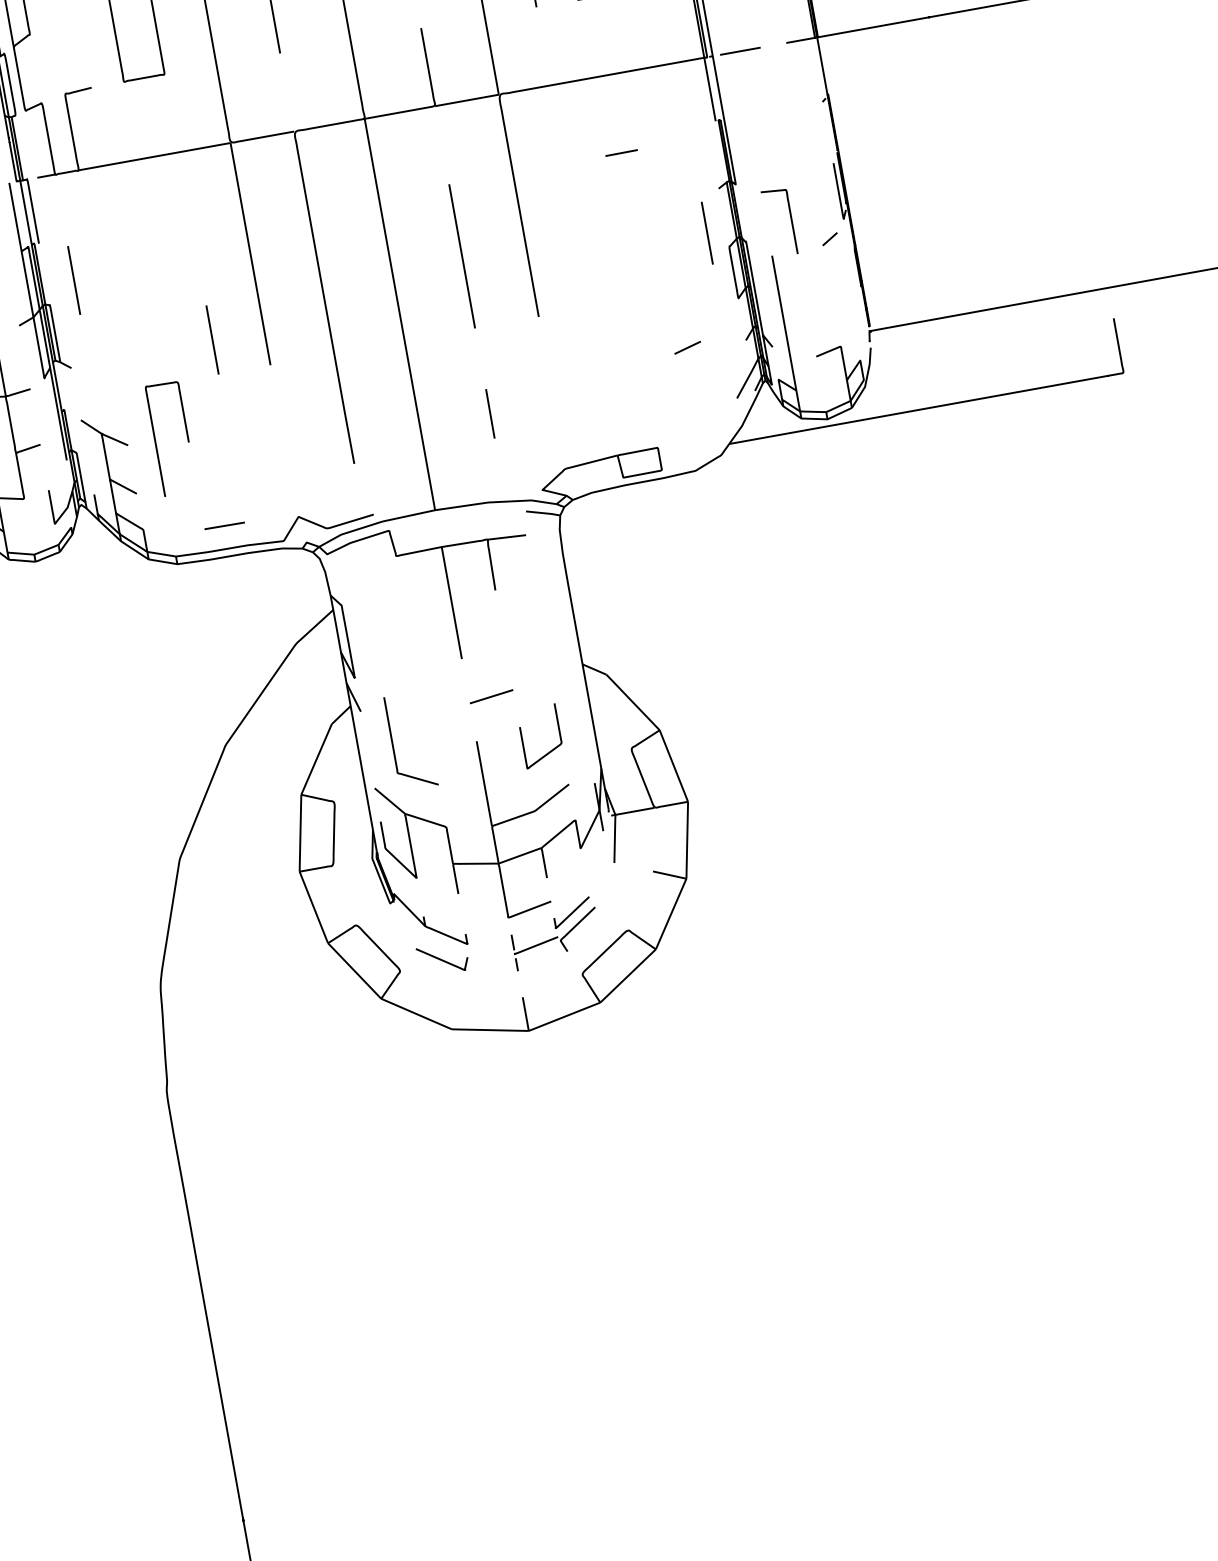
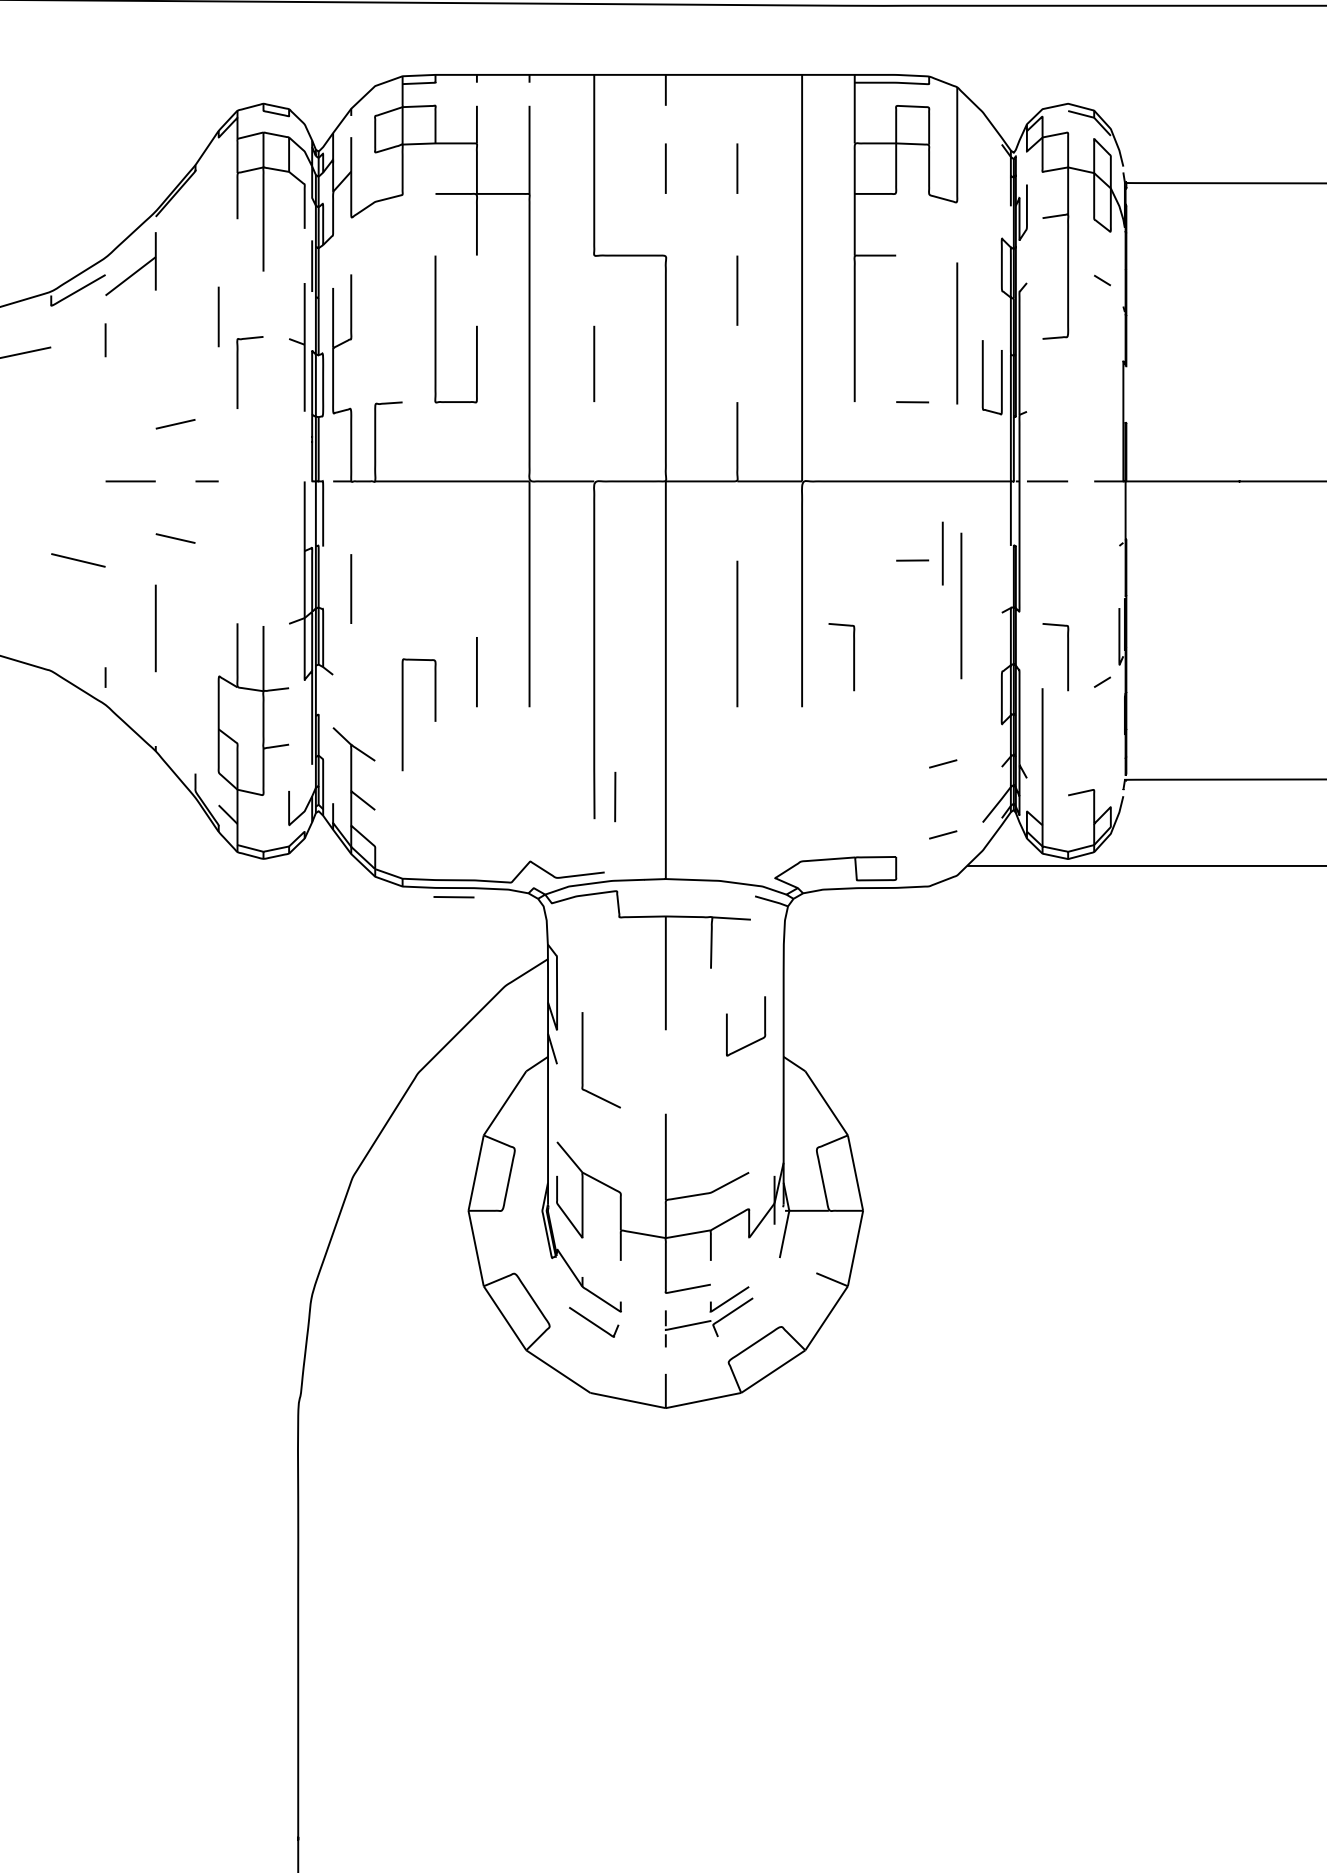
line: (677, 188) -> (961, 605), added
line: (707, 233) -> (942, 553), moved
curve: (580, 258) -> (853, 657), added
line: (490, 413) -> (615, 796), moved
line: (700, 417) -> (943, 834), added
curve: (156, 440) -> (403, 714), moved
line: (224, 526) -> (453, 897), moved
line: (490, 696) -> (687, 1072), removed
curve: (393, 744) -> (583, 1060), moved
curve: (551, 749) -> (753, 1041), moved

